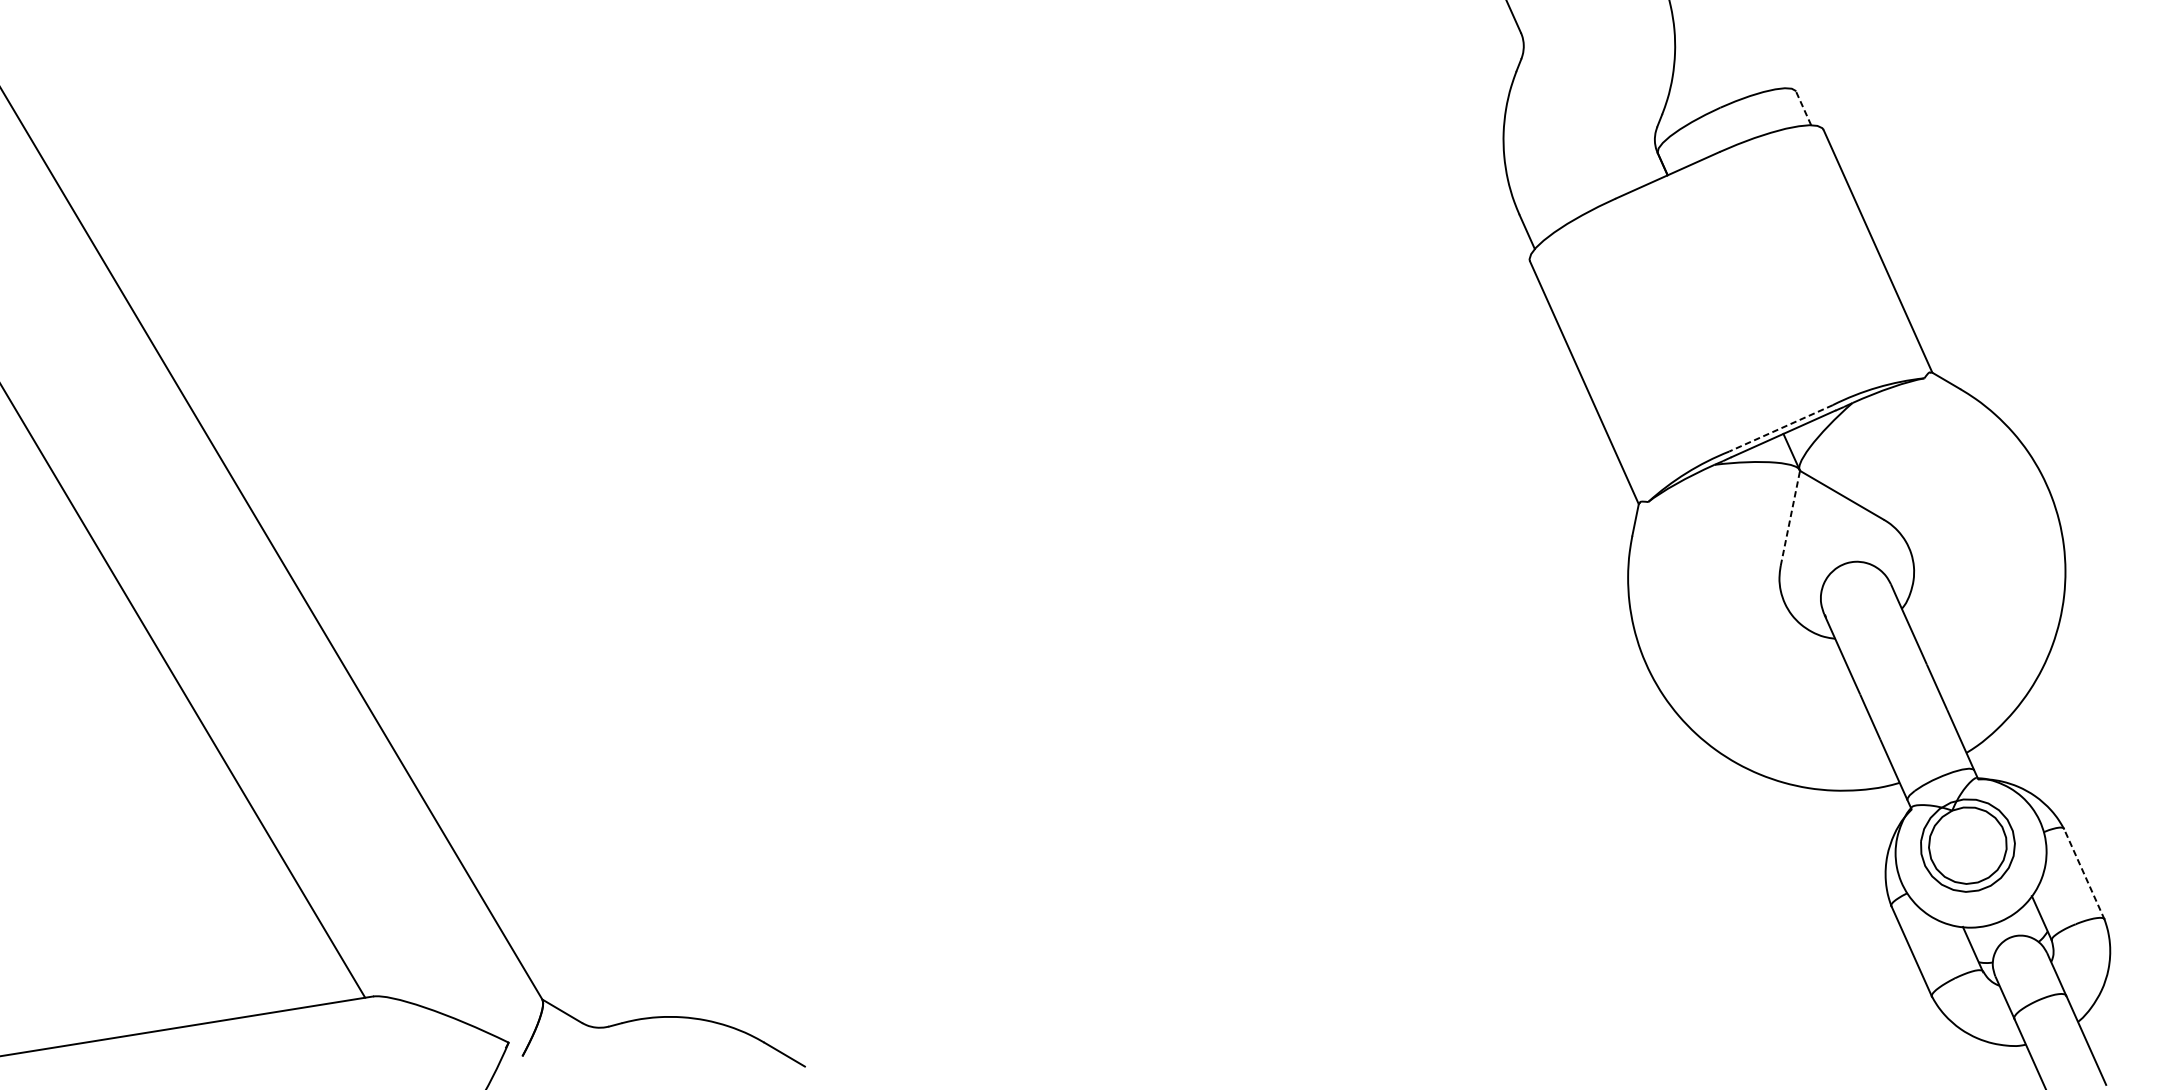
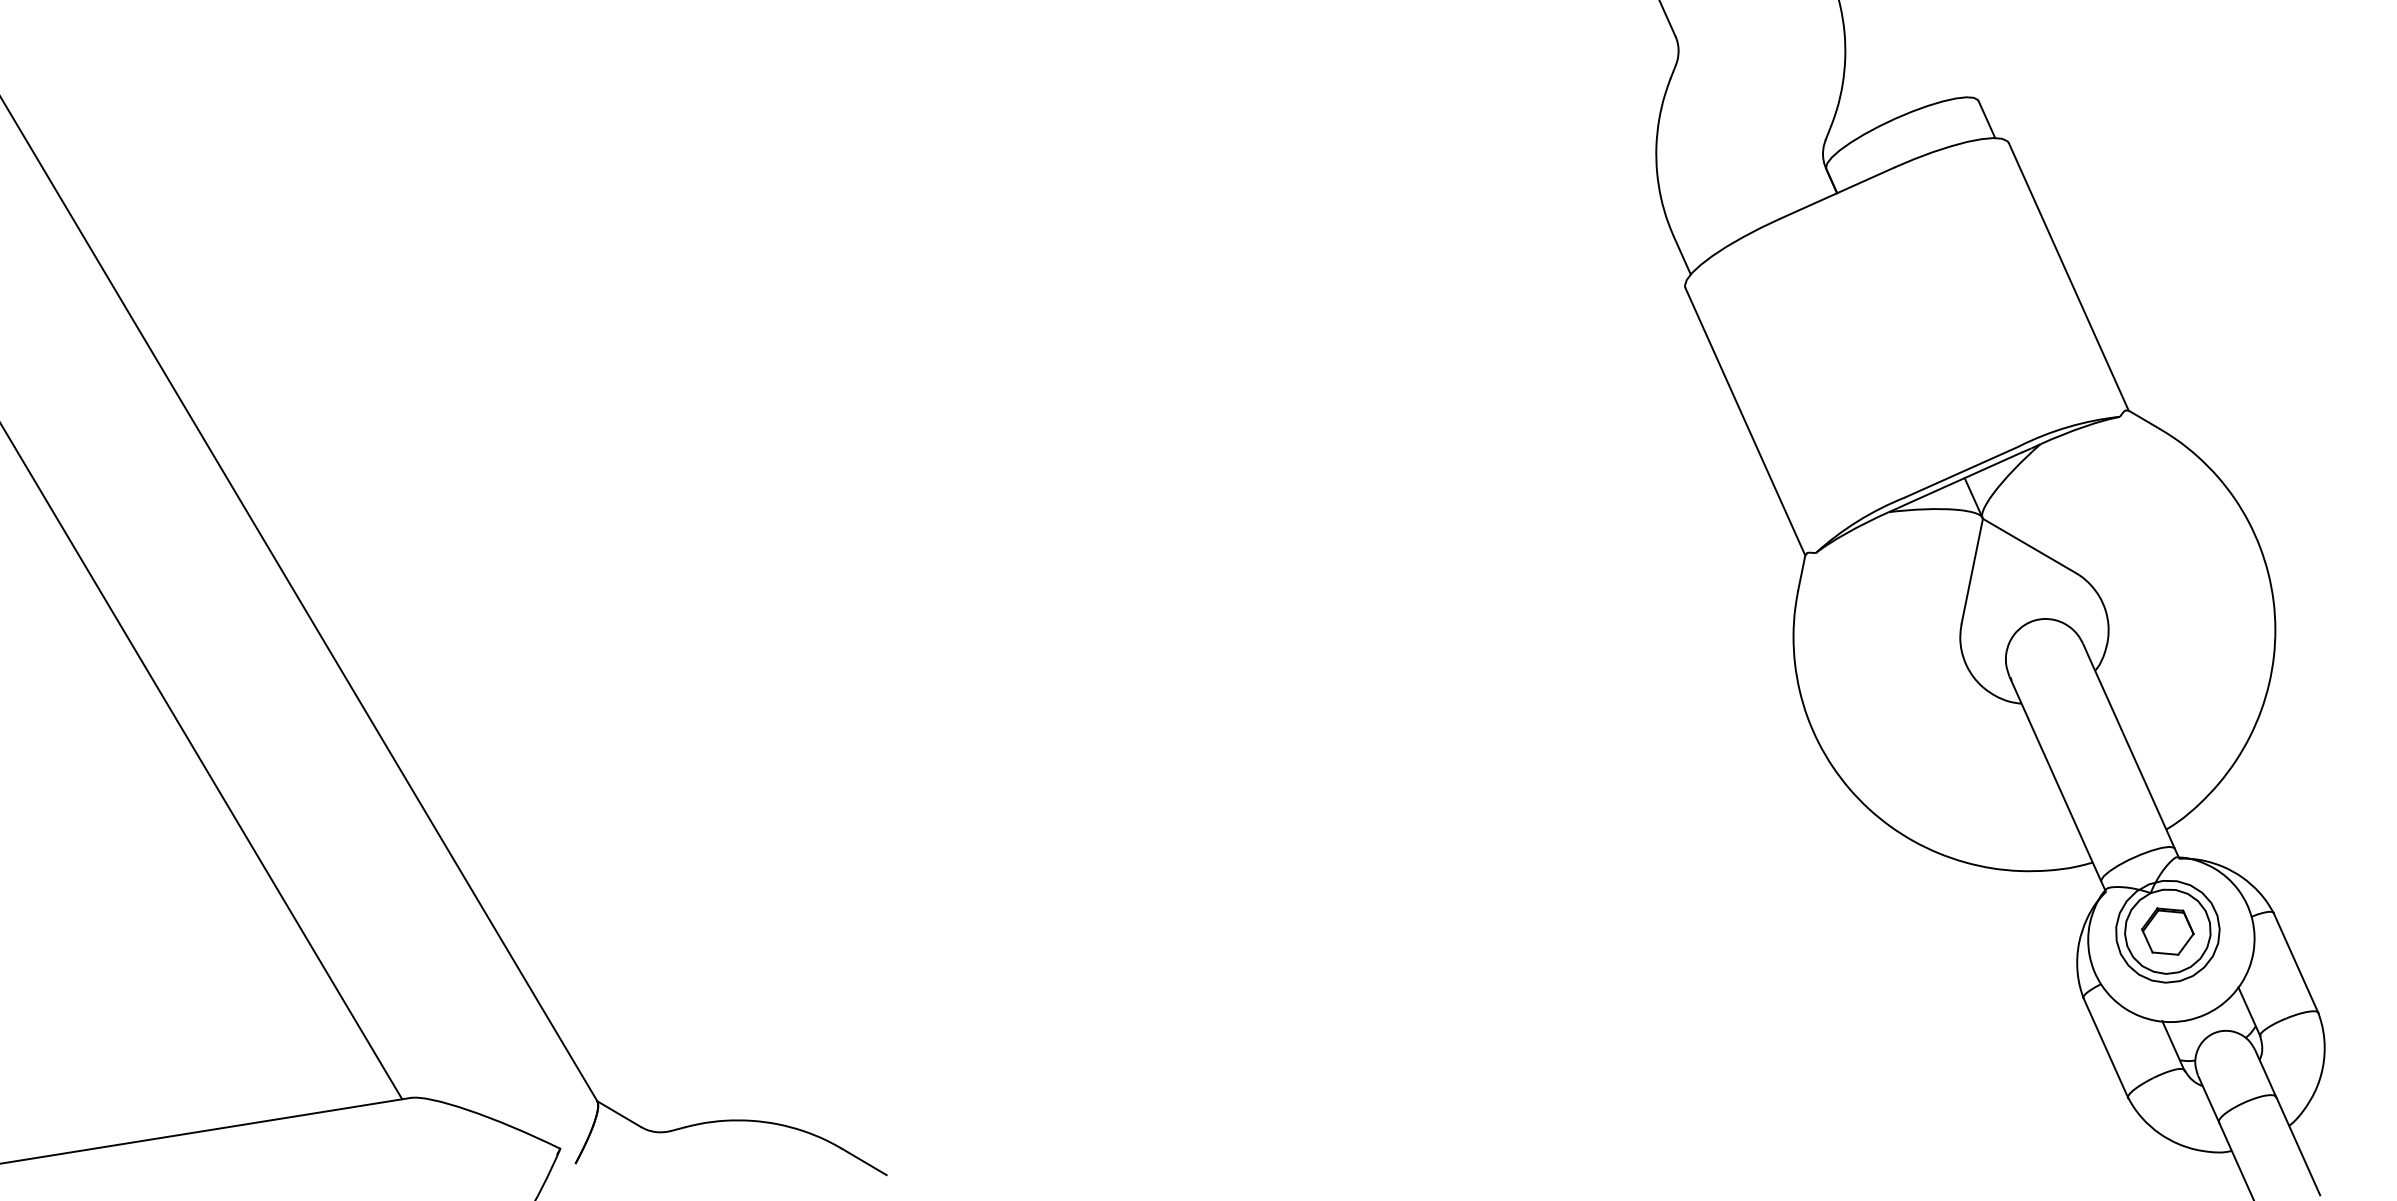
line: (1803, 108) -> (1986, 119), dashed -> solid
line: (1781, 428) -> (1962, 472), dashed -> solid
line: (1790, 518) -> (1972, 571), dashed -> solid
part: (1967, 845) -> (2167, 931), added
line: (2083, 873) -> (2295, 962), dashed -> solid

